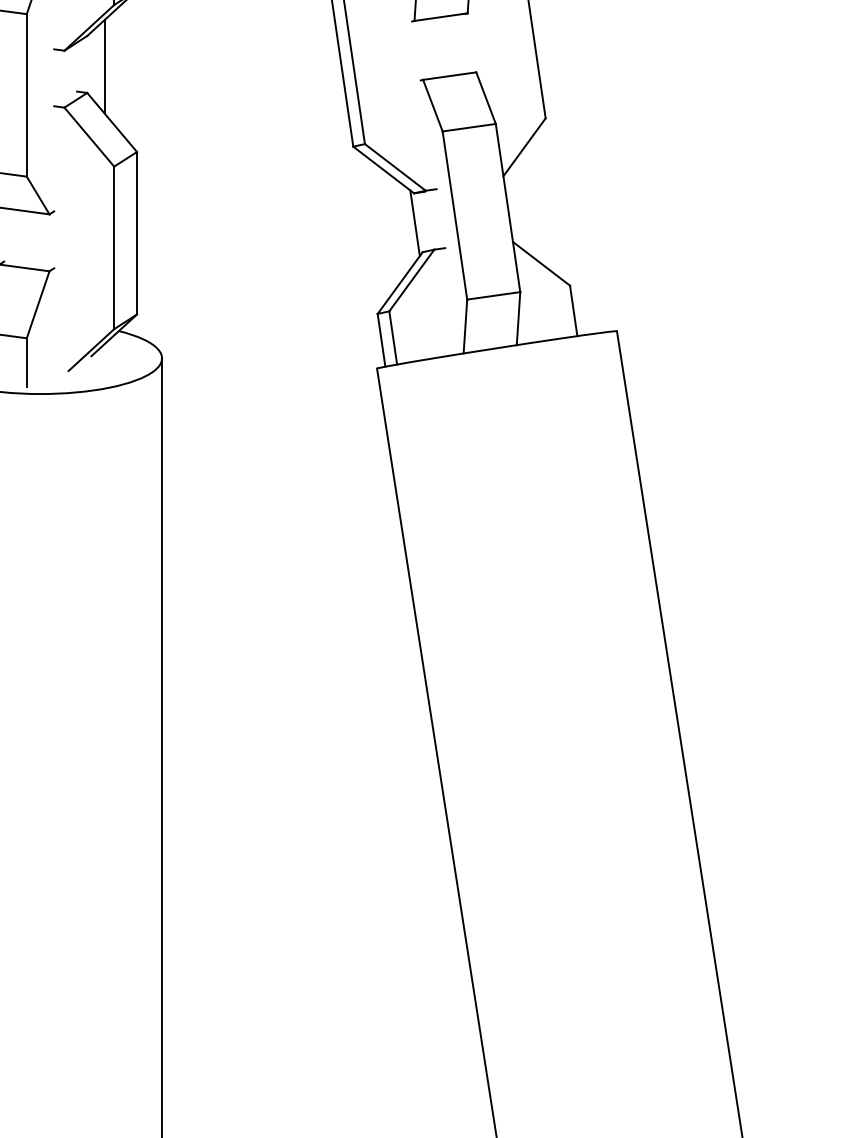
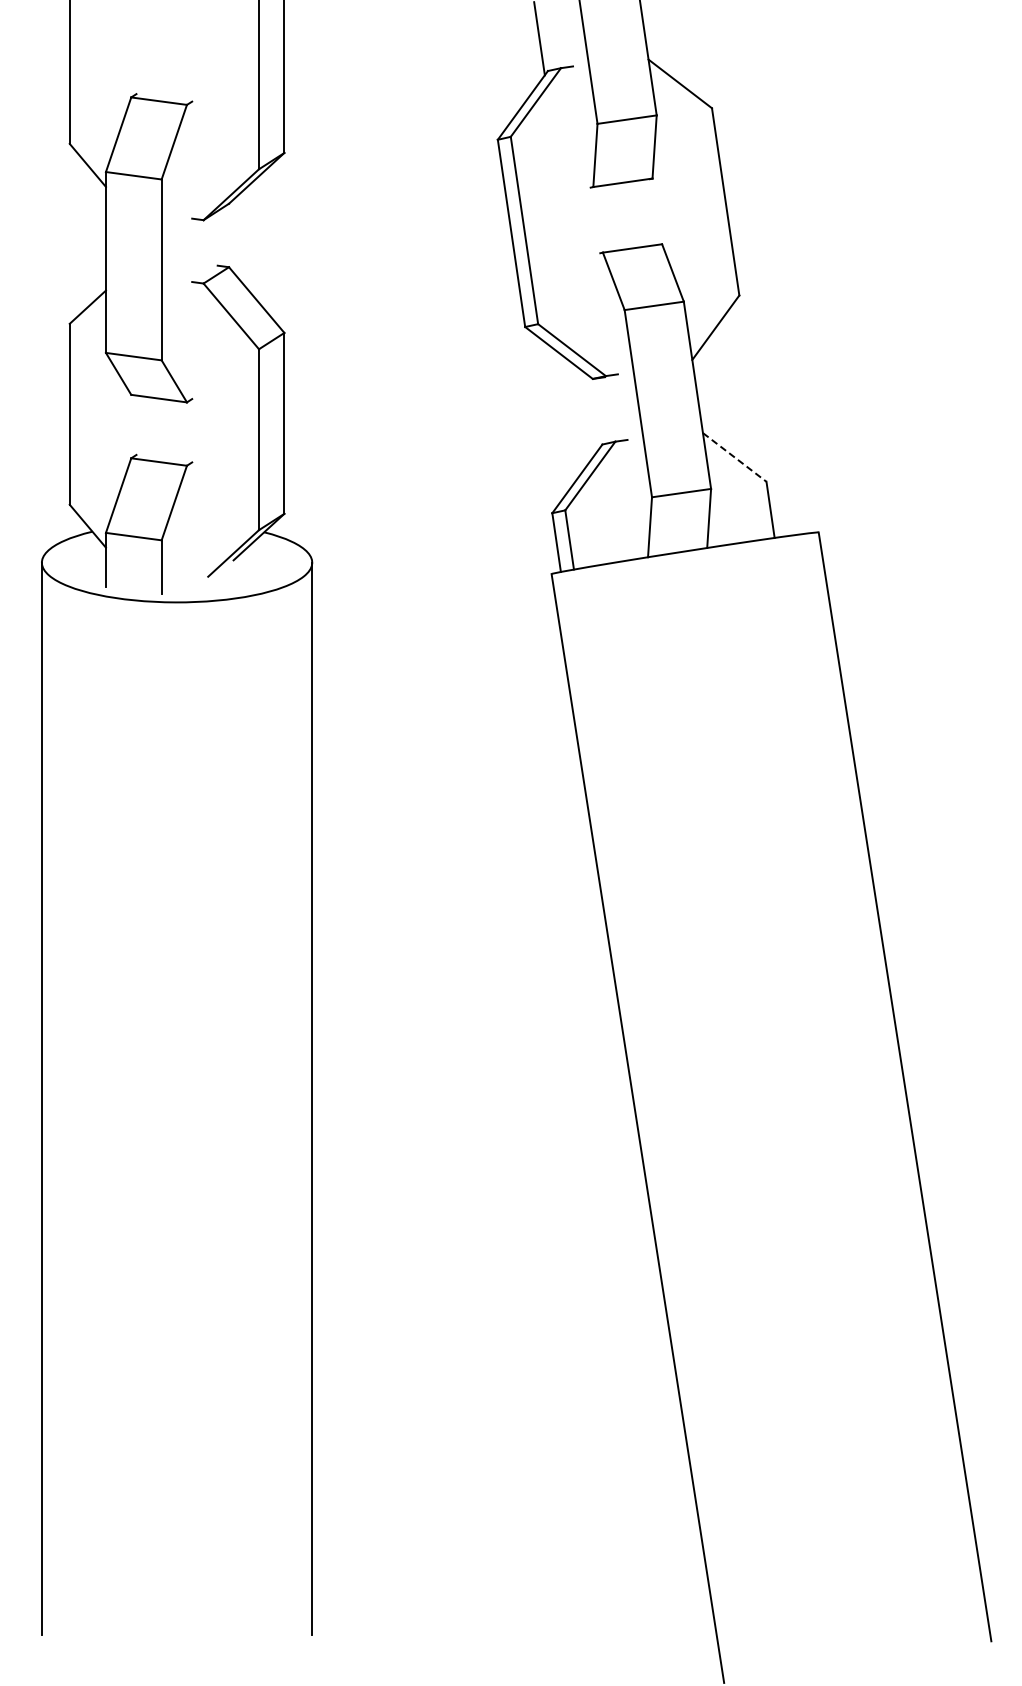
line: (104, 66) -> (248, 237), removed
line: (414, 222) -> (593, 411), removed
line: (541, 263) -> (734, 457), solid -> dashed

